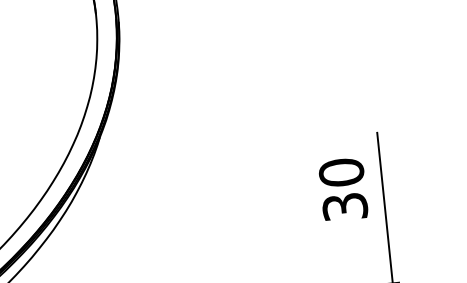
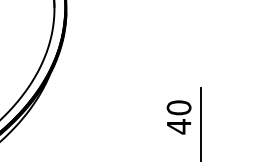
text: (344, 206) -> (178, 126), 30 -> 40

